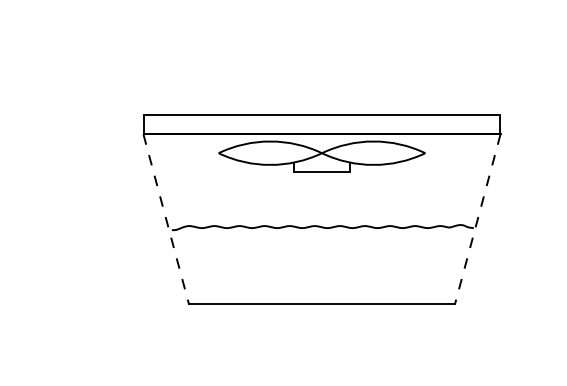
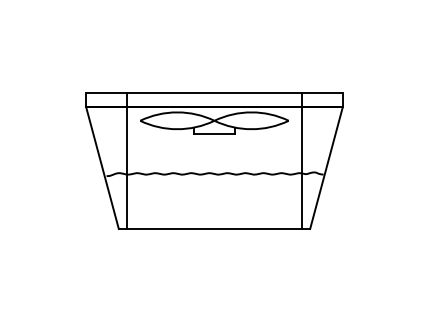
line: (199, 208) -> (126, 160), added
line: (444, 208) -> (302, 160), added
line: (166, 219) -> (102, 168), dashed -> solid
line: (477, 219) -> (326, 168), dashed -> solid

